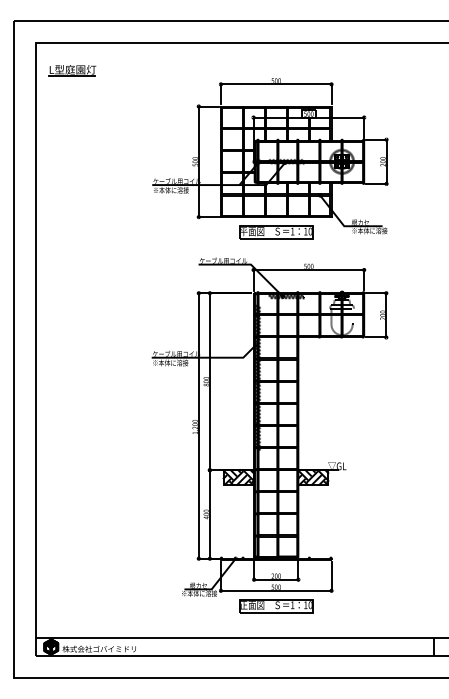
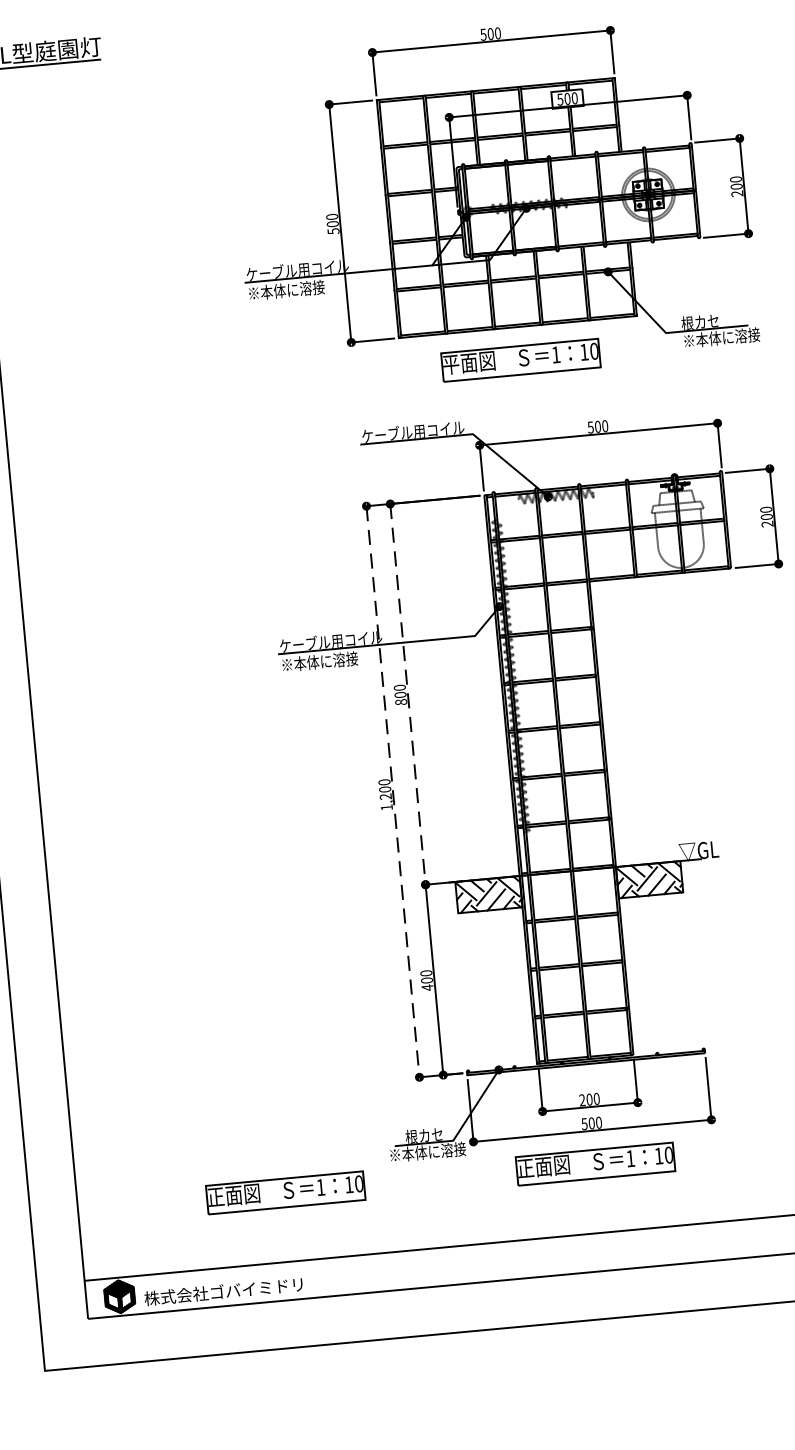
line: (209, 382) -> (407, 696), solid -> dashed
line: (198, 425) -> (392, 790), solid -> dashed
part: (132, 606) -> (286, 1193), added

